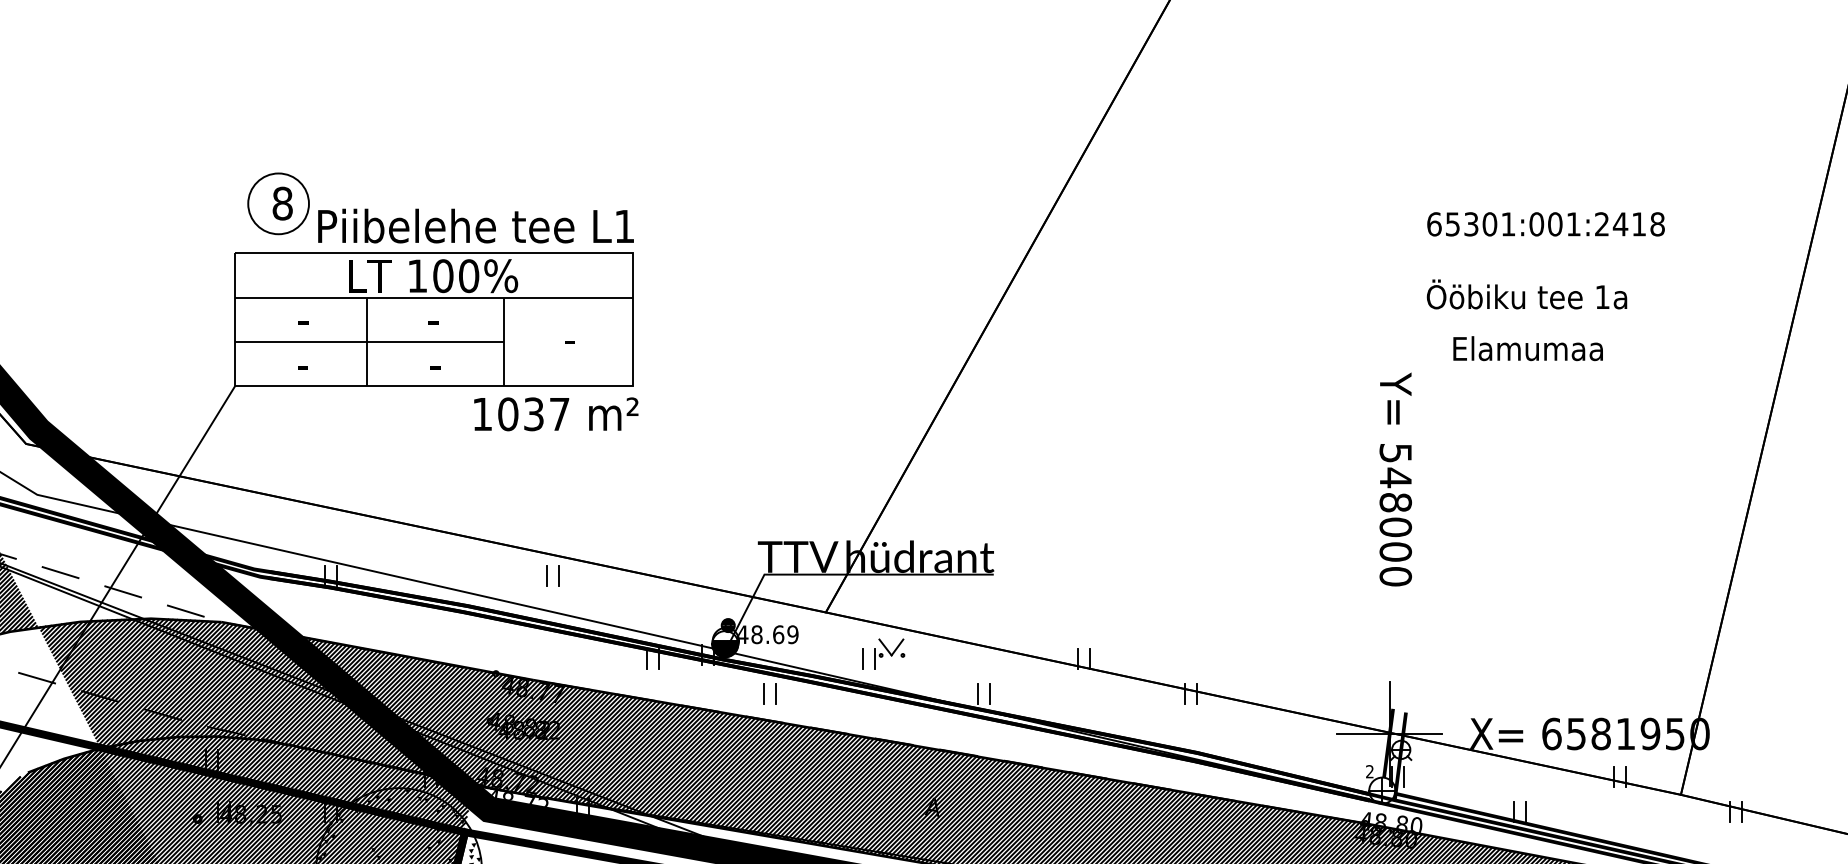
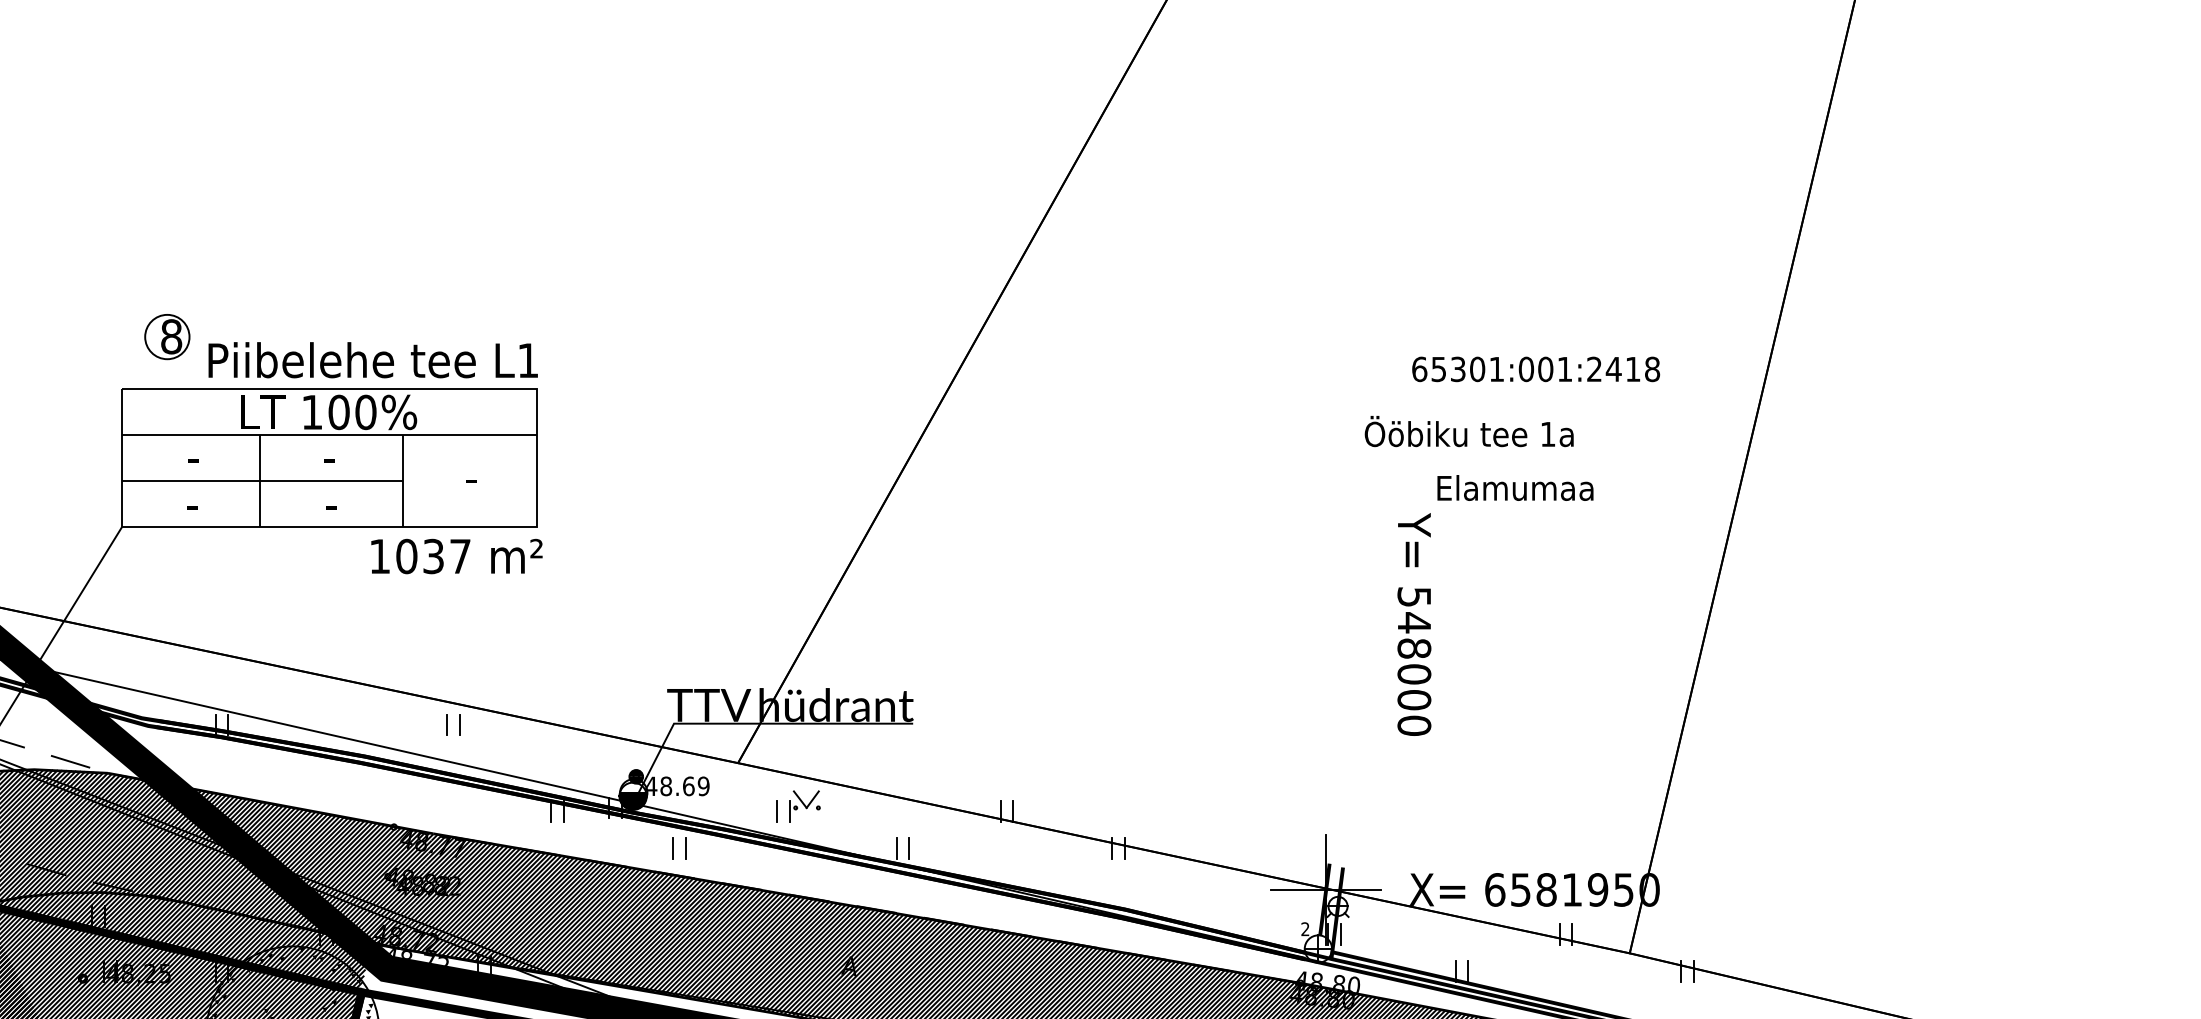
circle: (278, 203) -> (167, 336), size x0.7
text: (1546, 224) -> (1536, 369), moved
text: (1528, 348) -> (1515, 487), moved
text: (1395, 479) -> (1414, 624), moved

